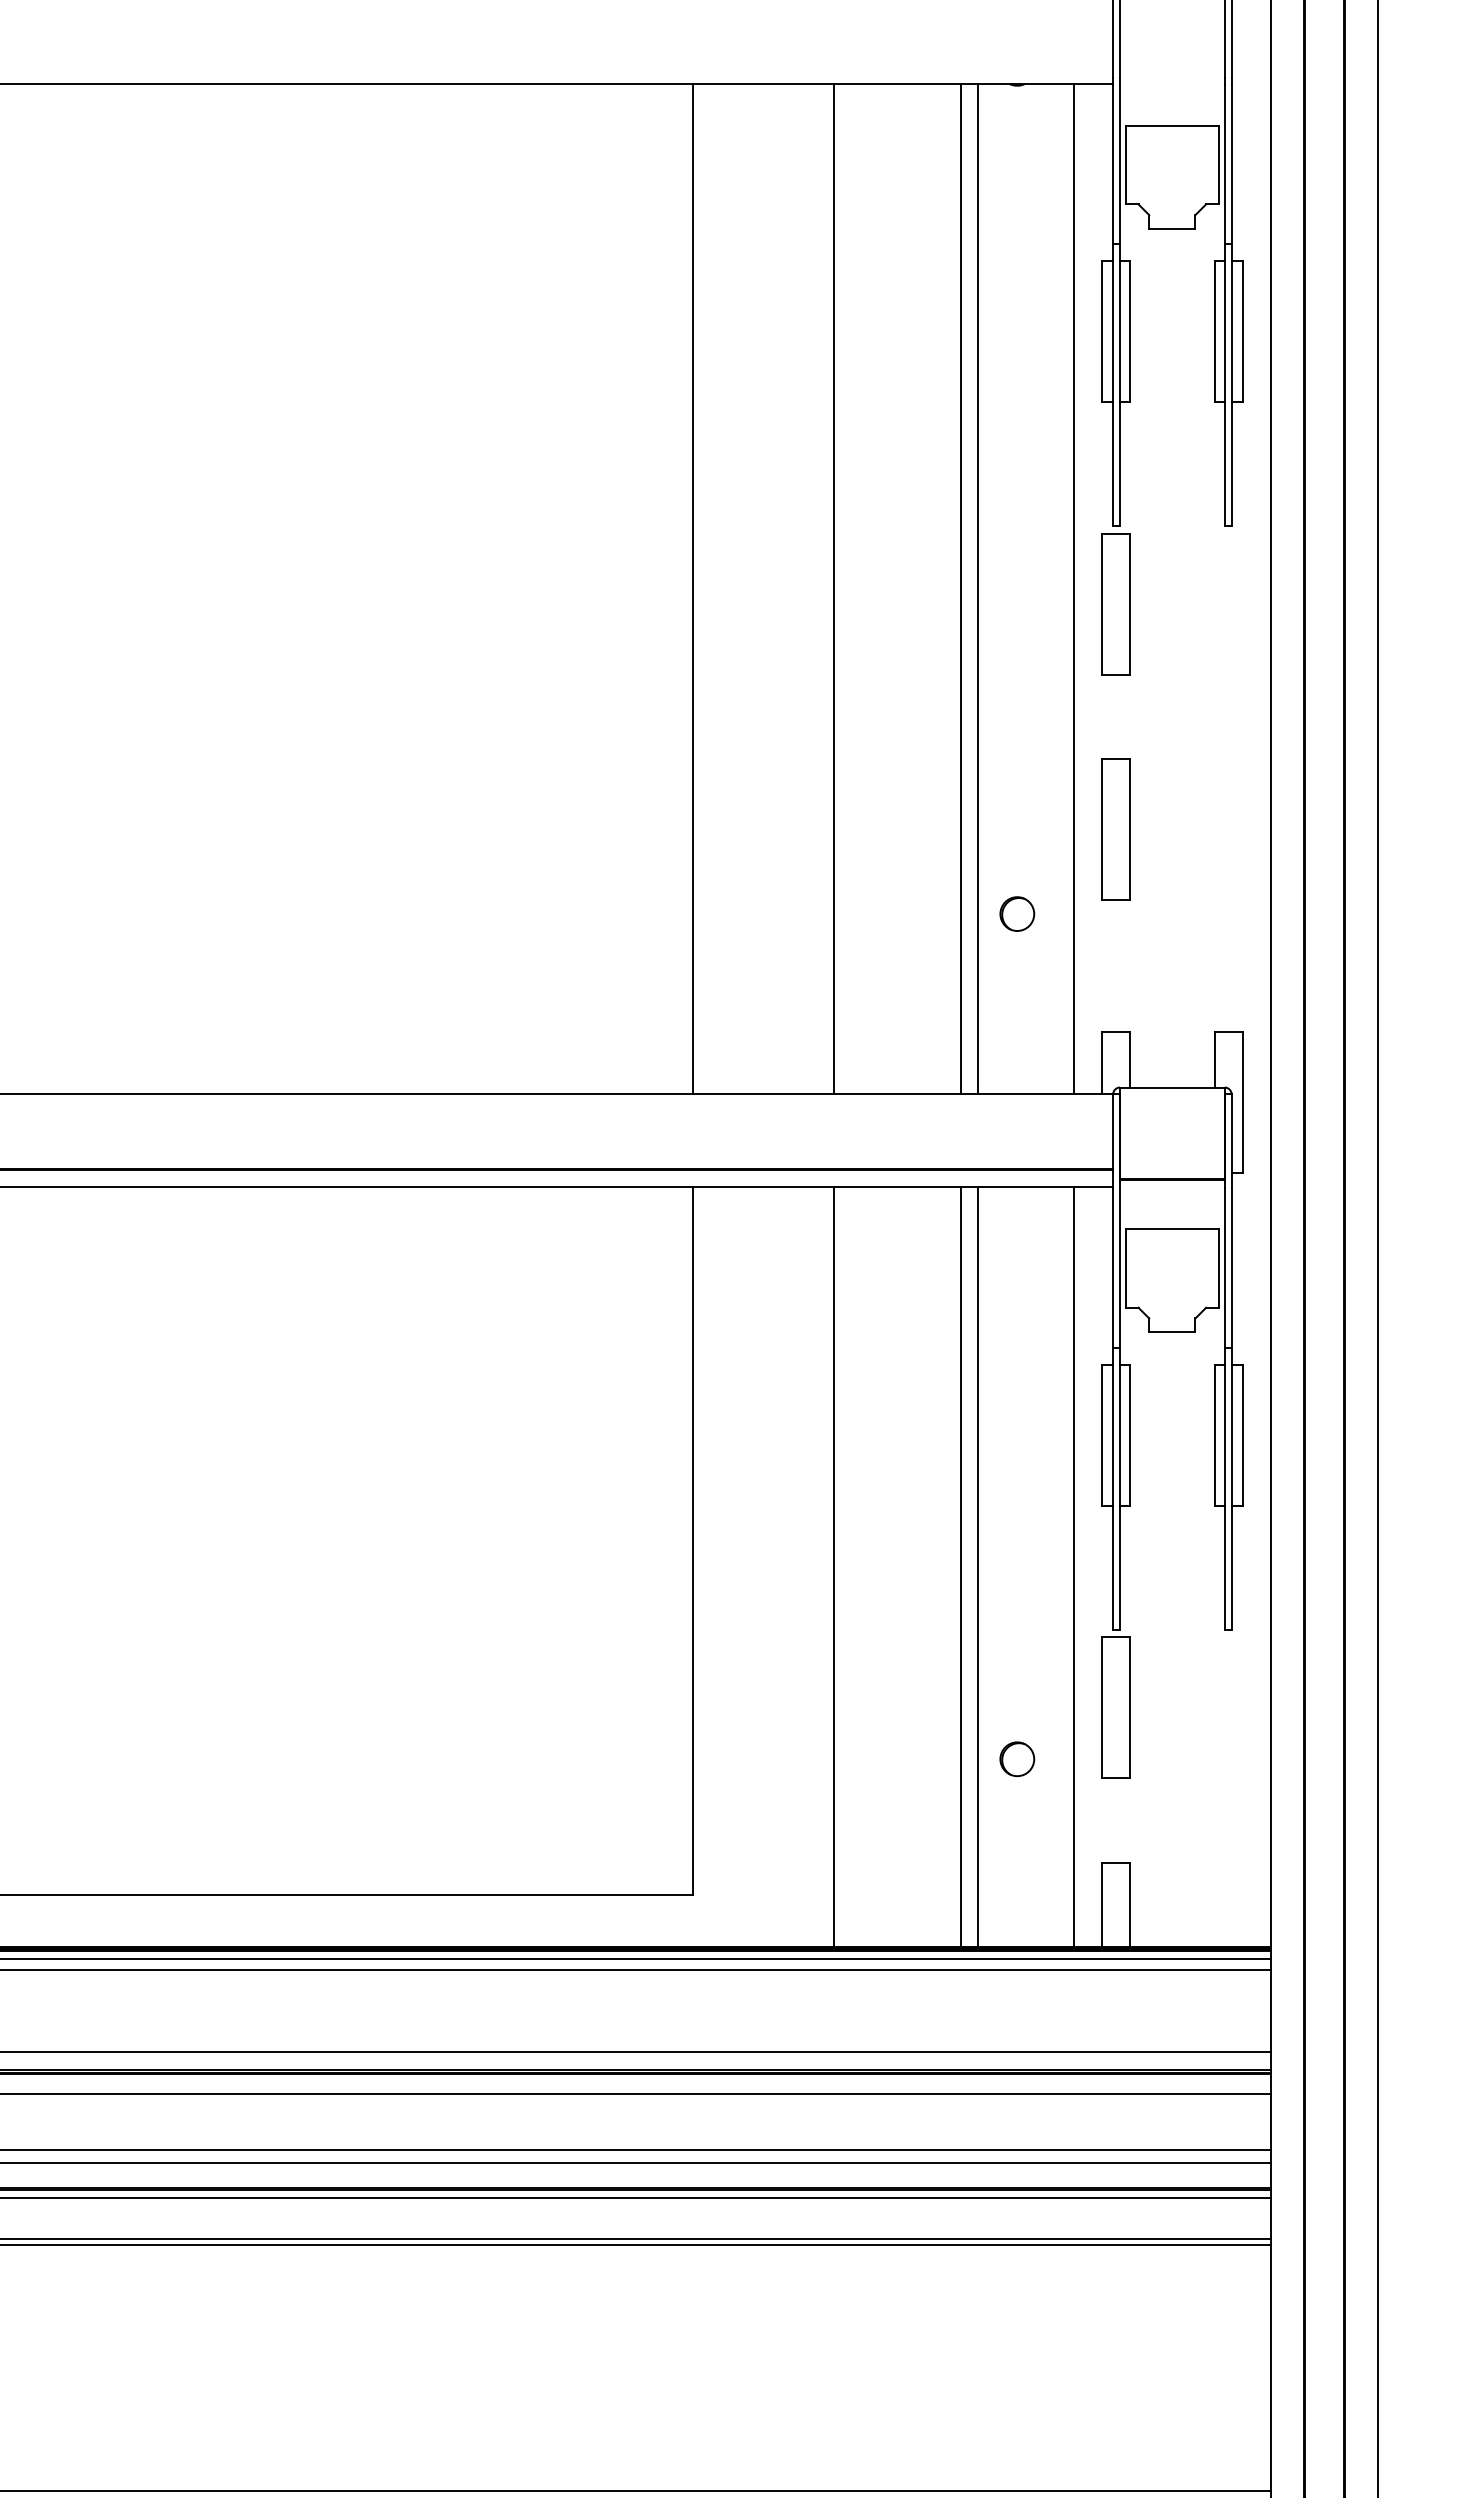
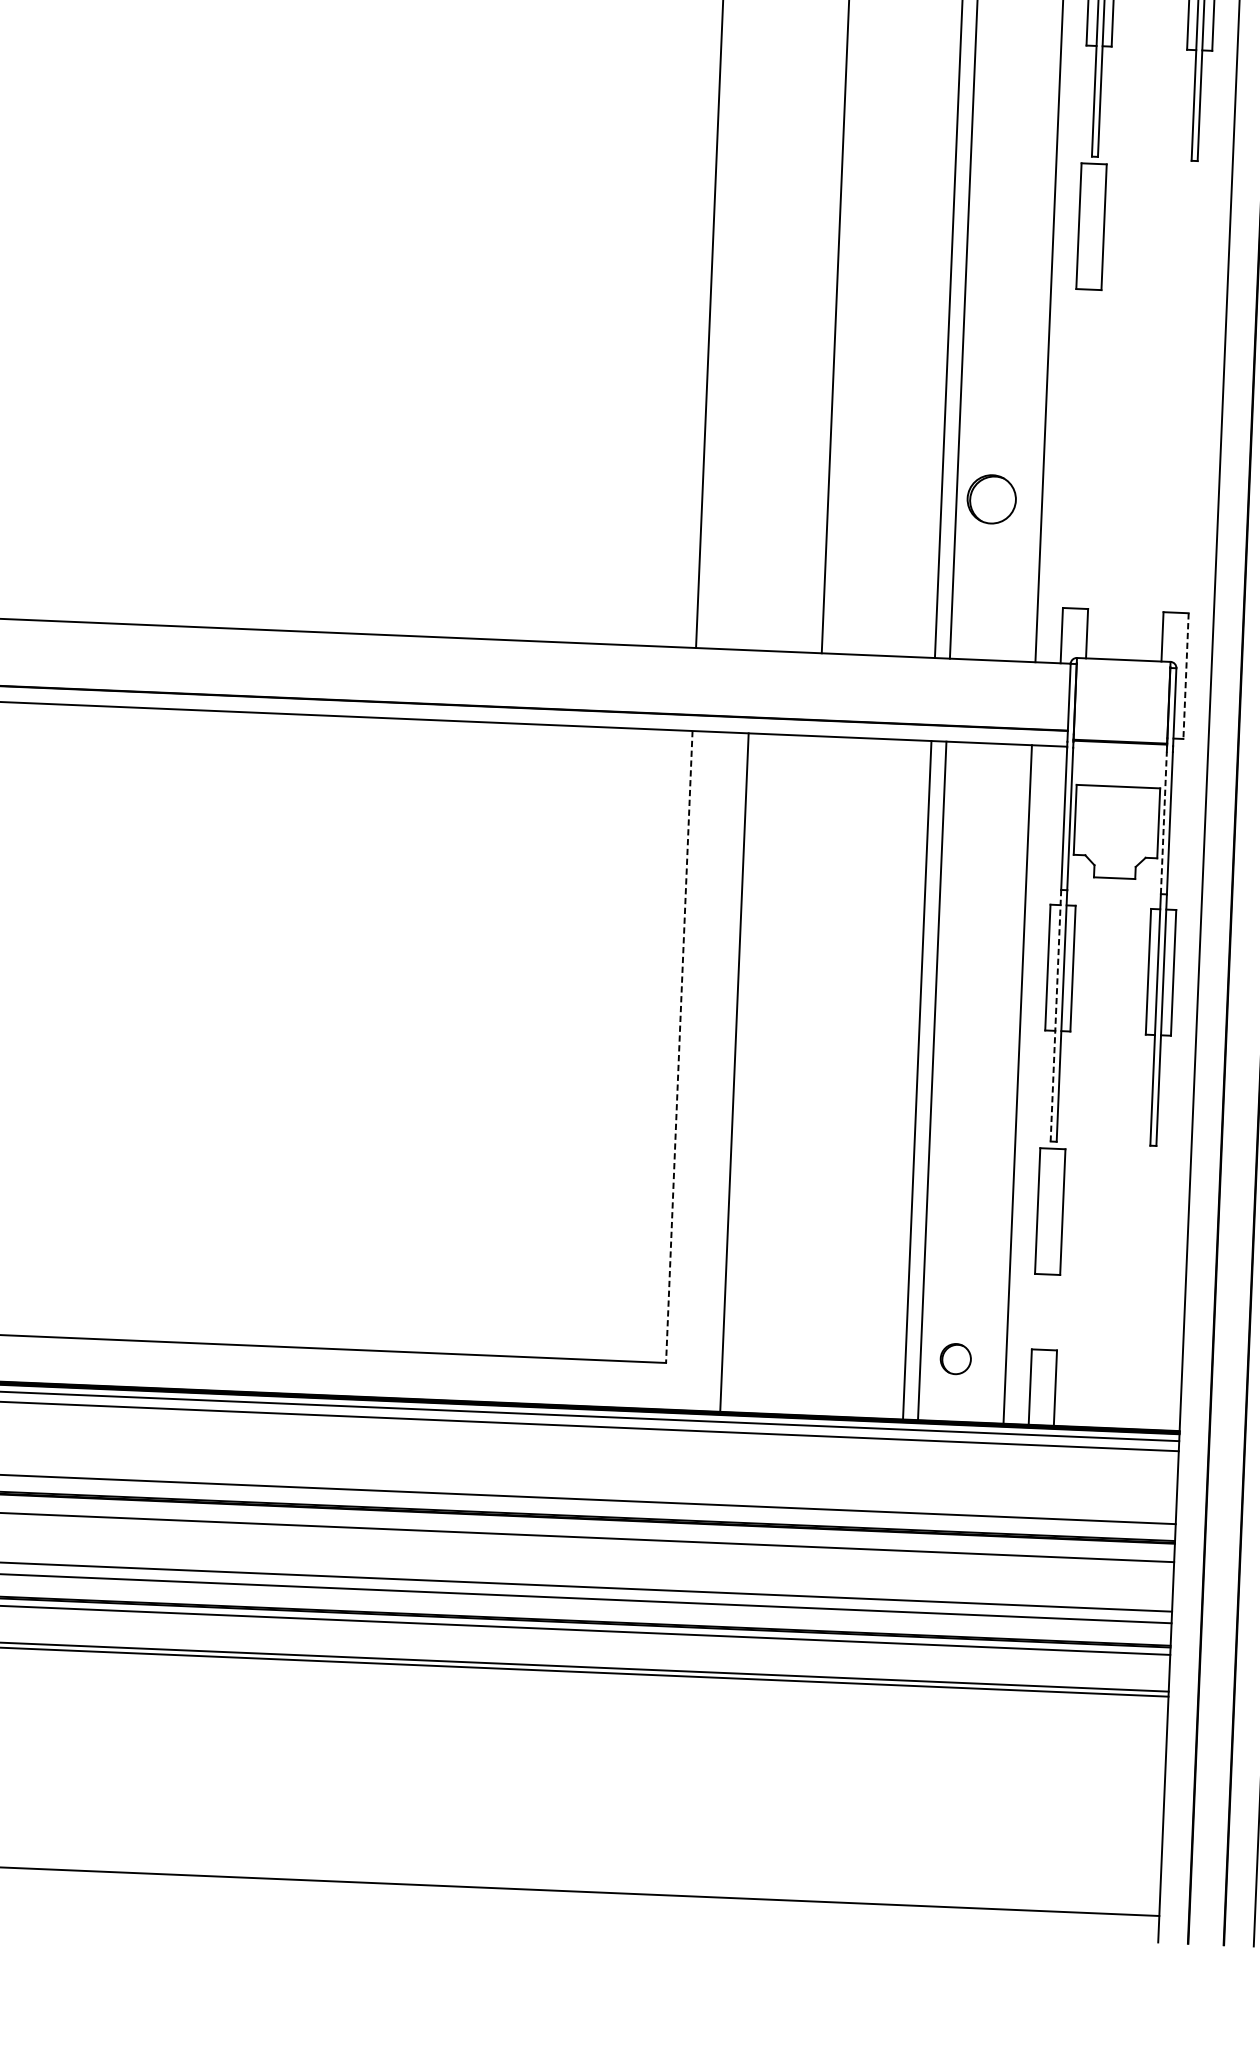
part: (1115, 829) -> (1082, 427), removed
part: (1017, 913) -> (992, 498), size x1.6
line: (1242, 1103) -> (1185, 676), solid -> dashed
line: (1224, 1267) -> (1163, 822), solid -> dashed
line: (1113, 1488) -> (1056, 1015), solid -> dashed
line: (693, 1541) -> (679, 1047), solid -> dashed
line: (834, 1567) -> (734, 1072), moved
part: (1017, 1759) -> (955, 1359), moved

